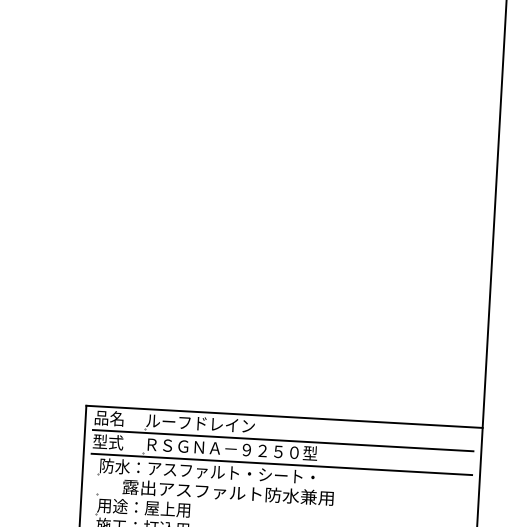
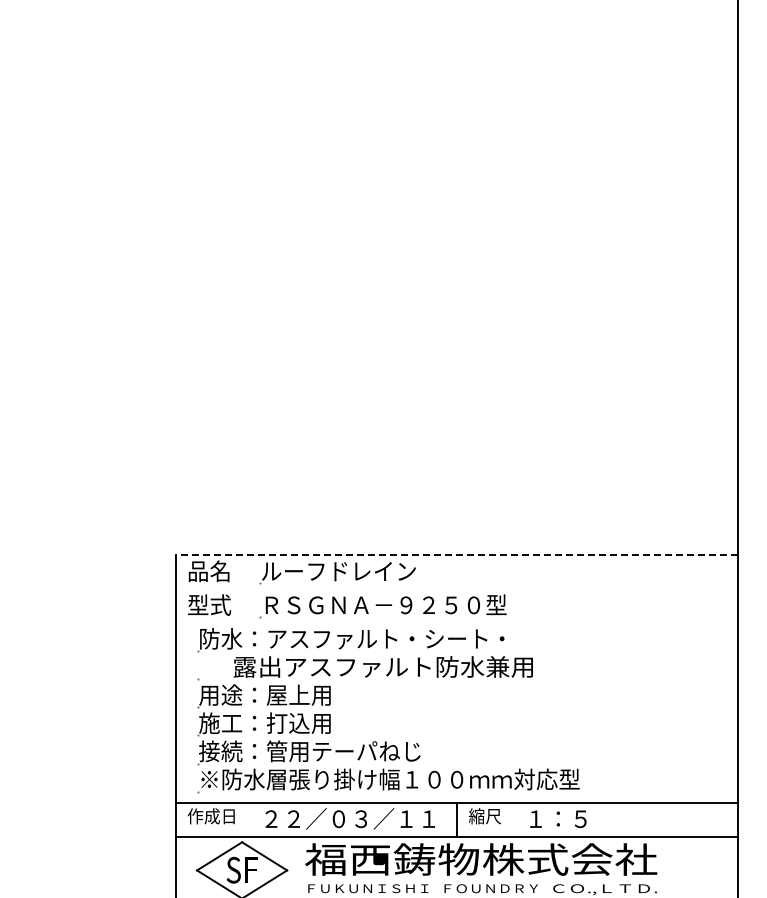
line: (284, 416) -> (456, 555), solid -> dashed
line: (282, 440) -> (456, 589), removed
line: (281, 464) -> (456, 622), removed

